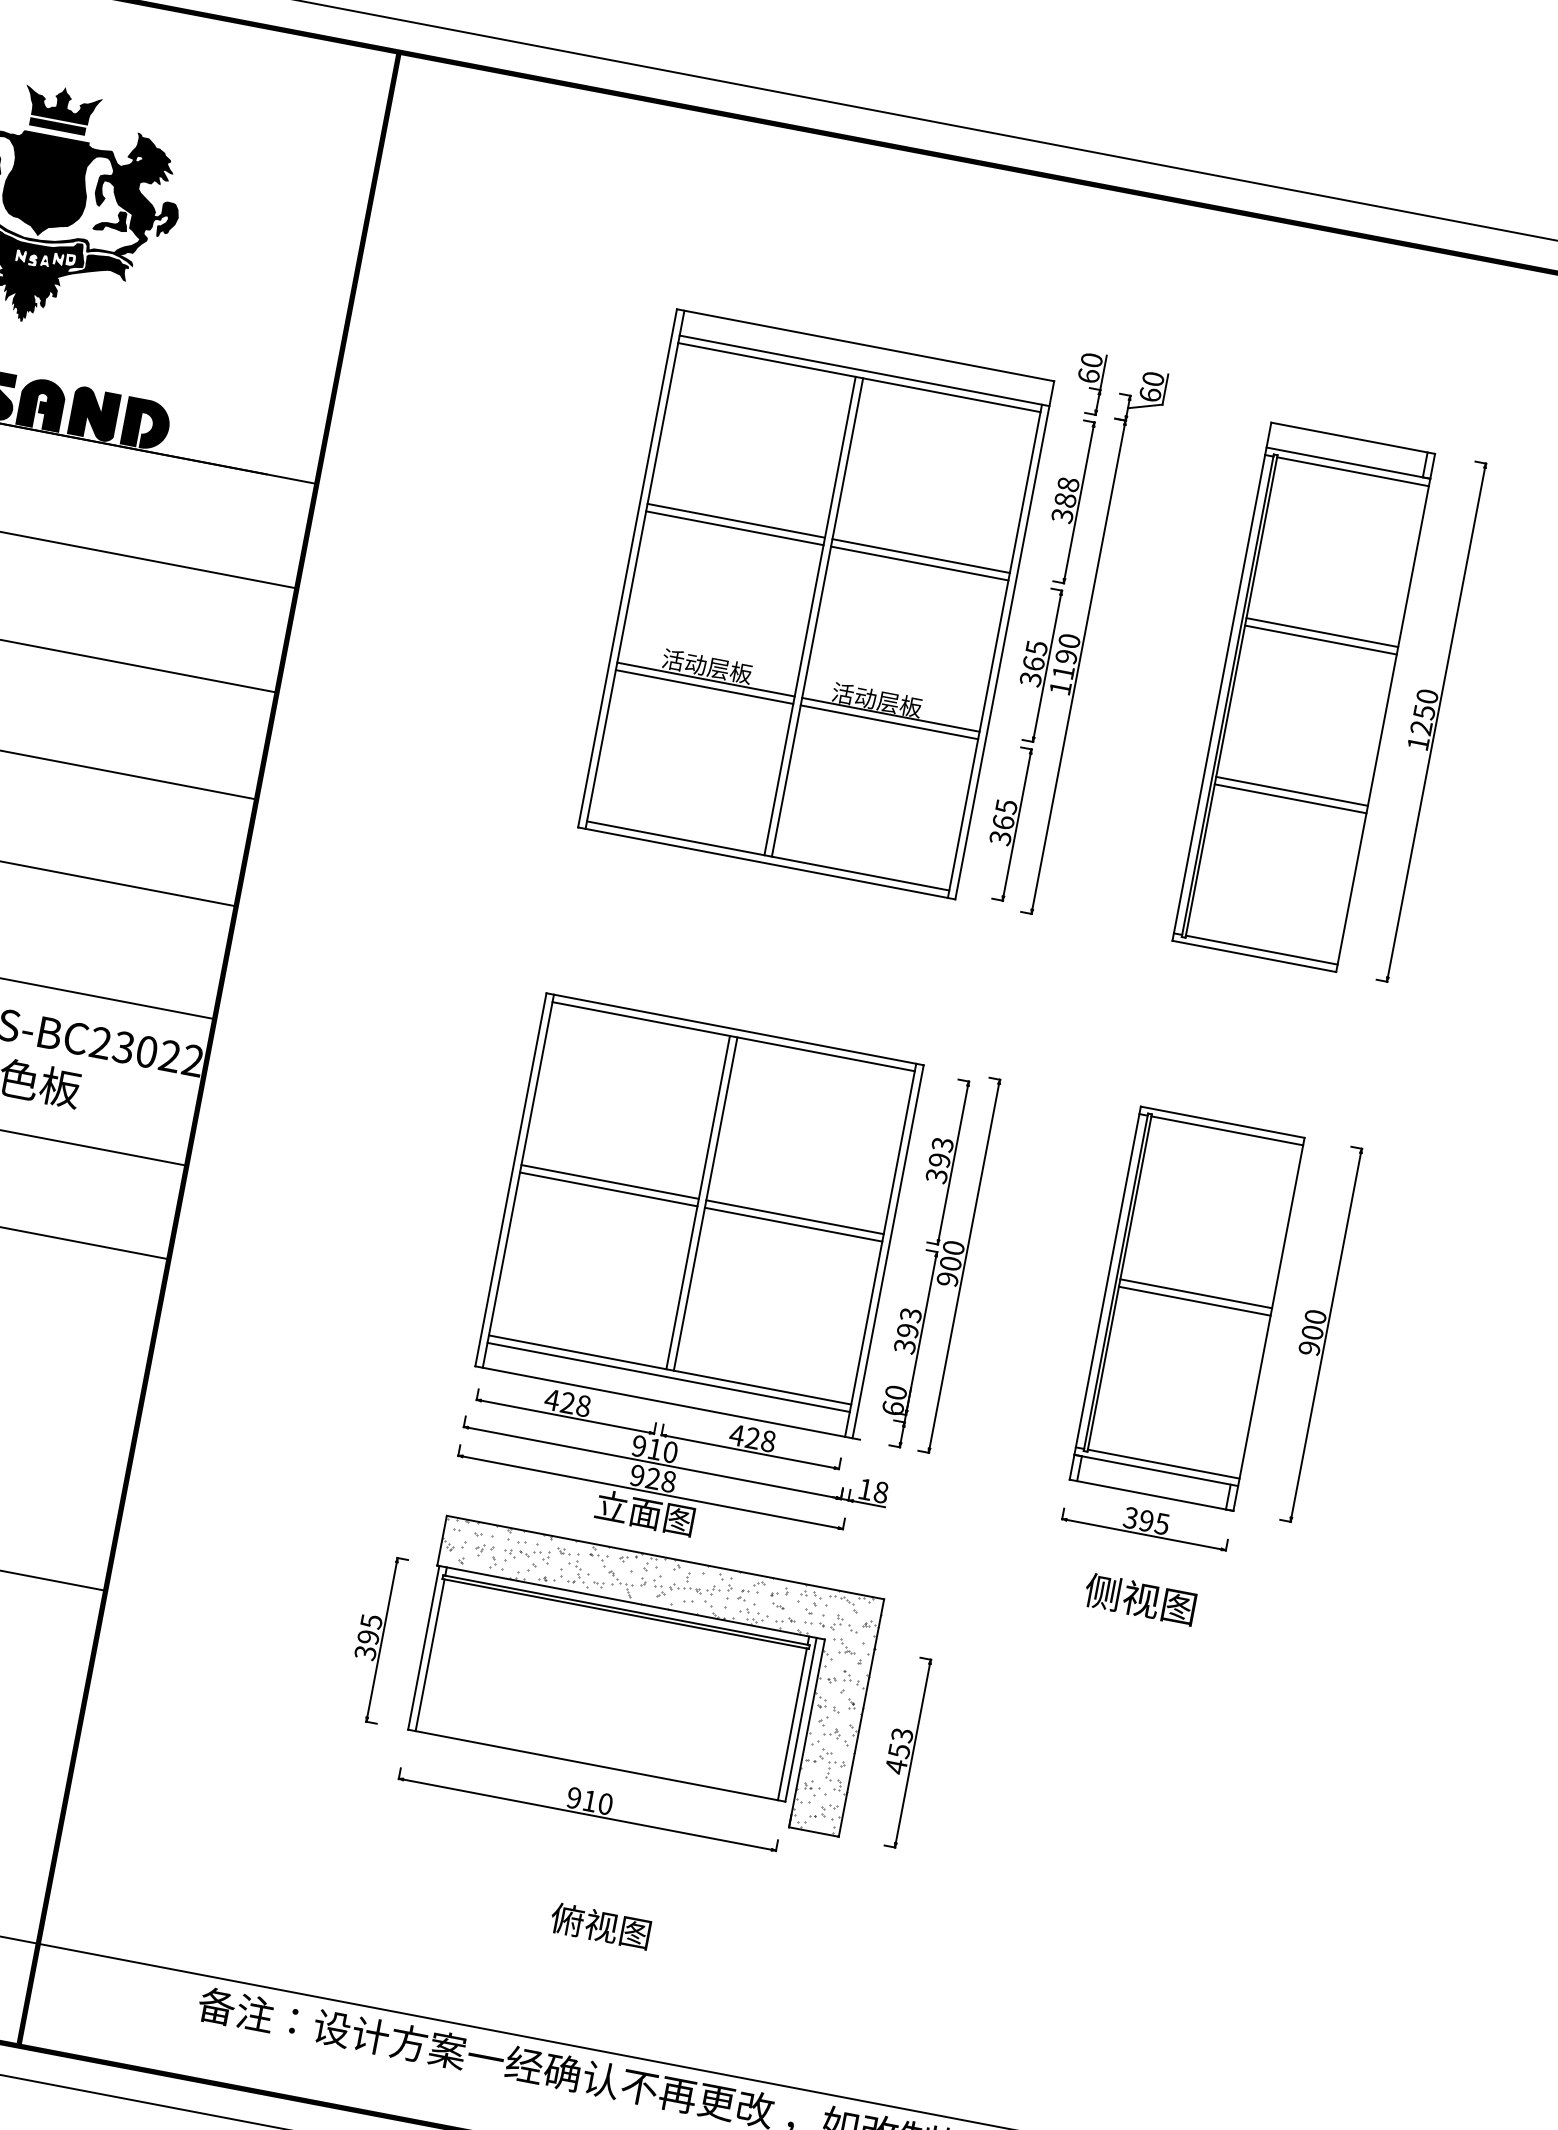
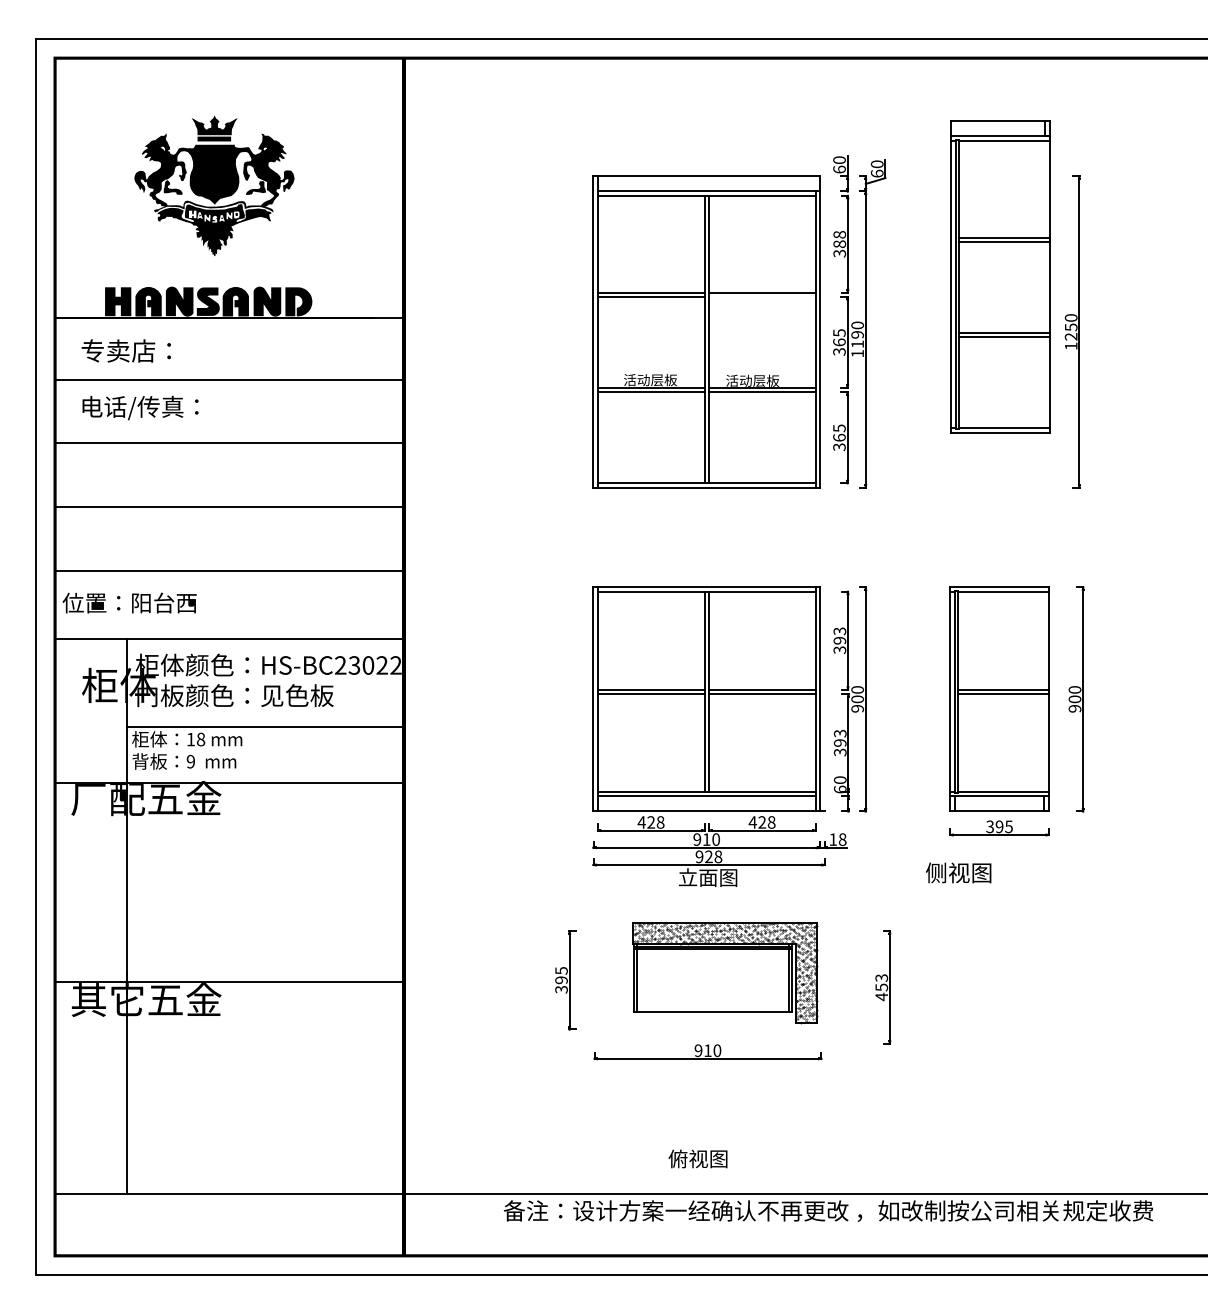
line: (919, 564) -> (762, 297), removed
part: (1303, 696) -> (1000, 276), moved
text: (1140, 1598) -> (958, 872), moved
part: (642, 1676) -> (724, 972), size x0.7
text: (599, 1925) -> (697, 1158), moved

